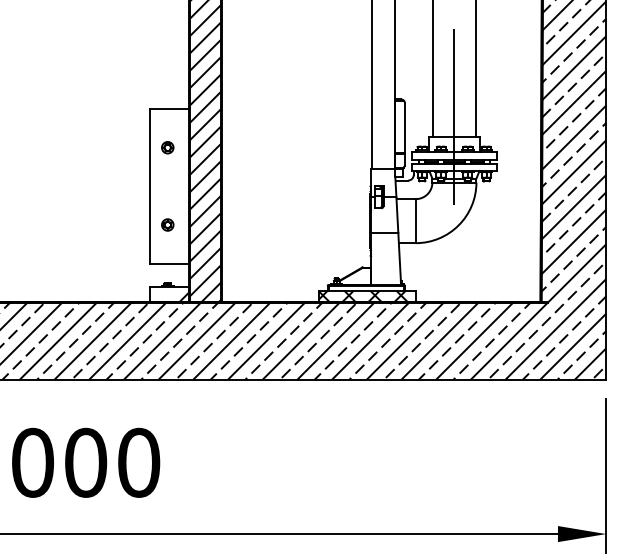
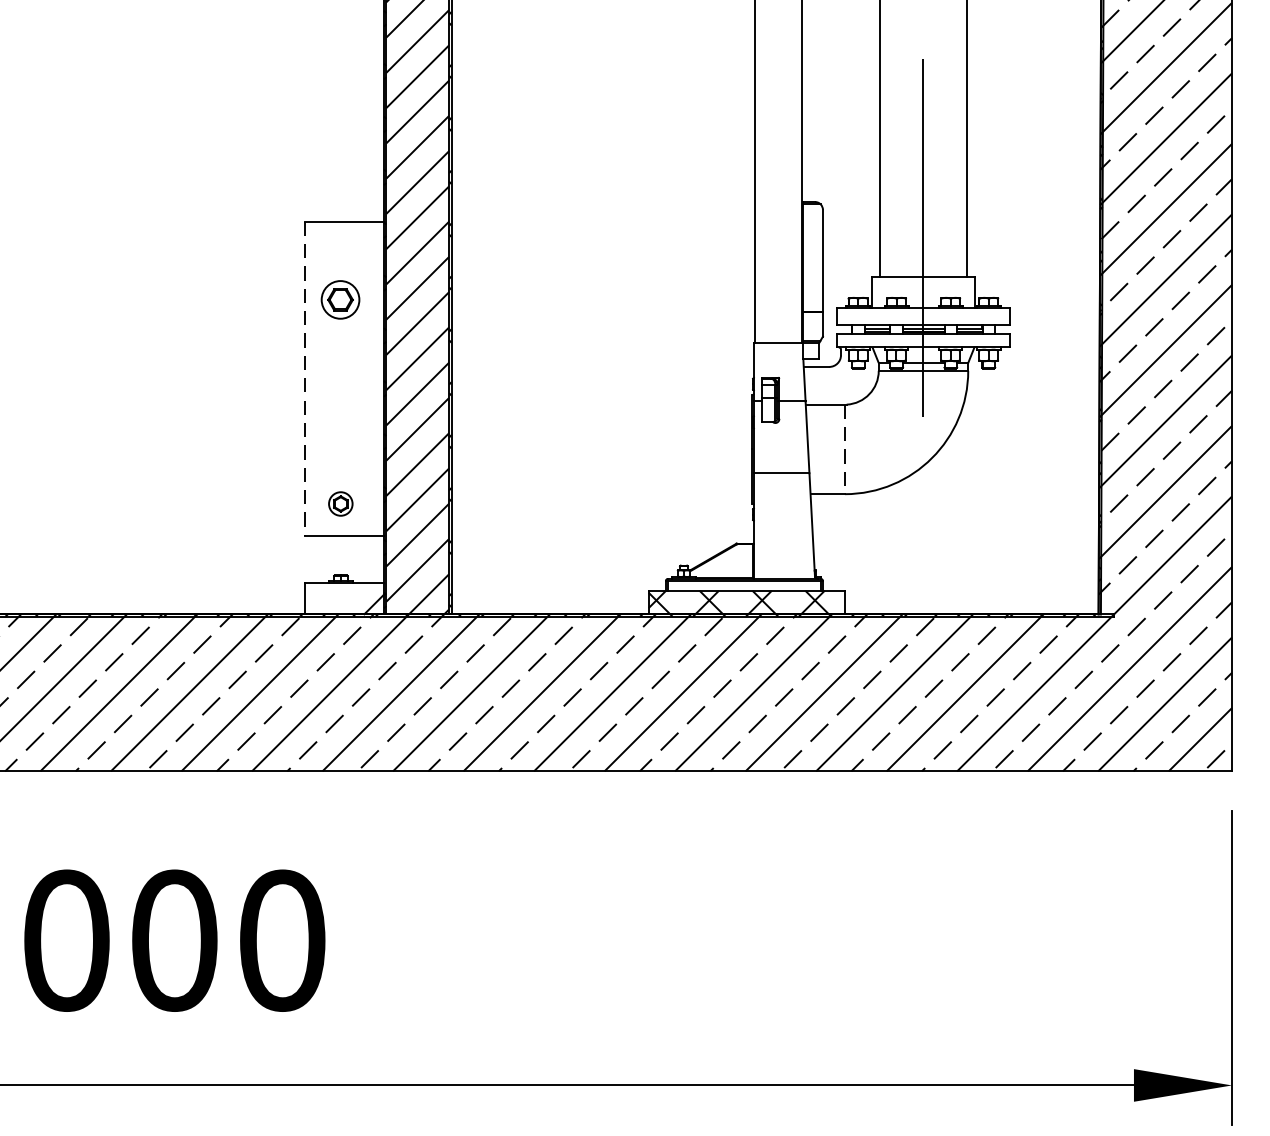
part: (167, 147) -> (340, 299), size x1.6
line: (150, 186) -> (305, 378), solid -> dashed
line: (415, 221) -> (844, 450), solid -> dashed
part: (167, 224) -> (340, 502), moved

